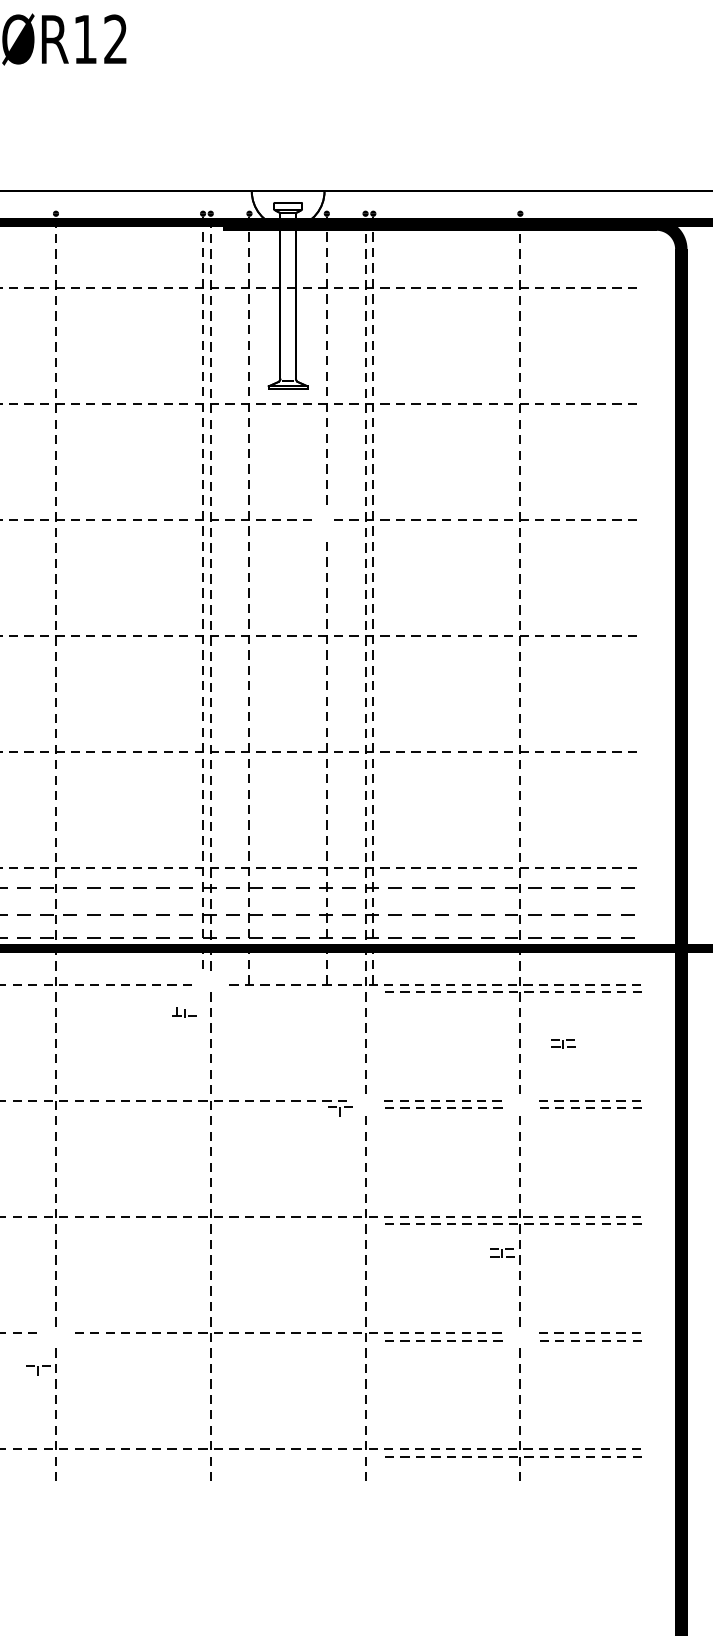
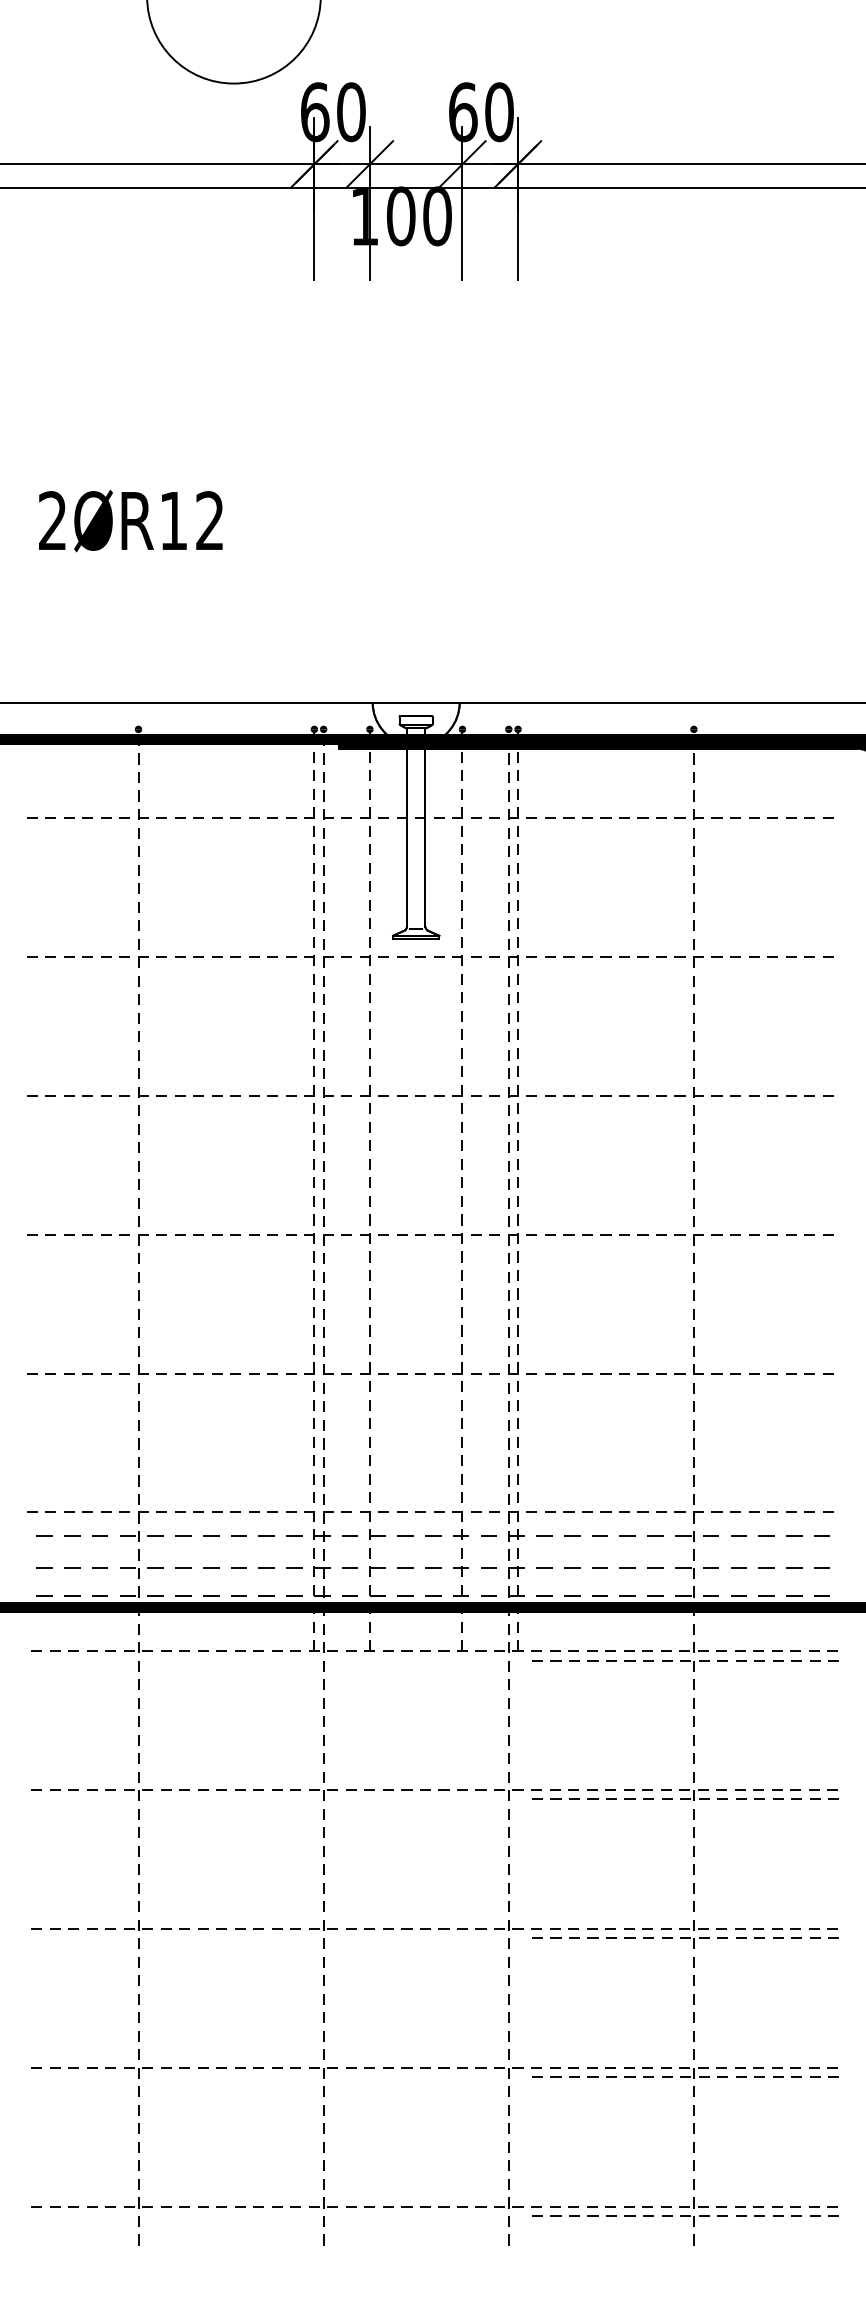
part: (322, 523) -> (457, 1099), added
part: (184, 1012) -> (323, 1646), moved
part: (563, 1043) -> (694, 1794), moved
part: (340, 1110) -> (508, 1794), moved
part: (502, 1253) -> (694, 2072), moved
part: (38, 1370) -> (138, 2072), moved

